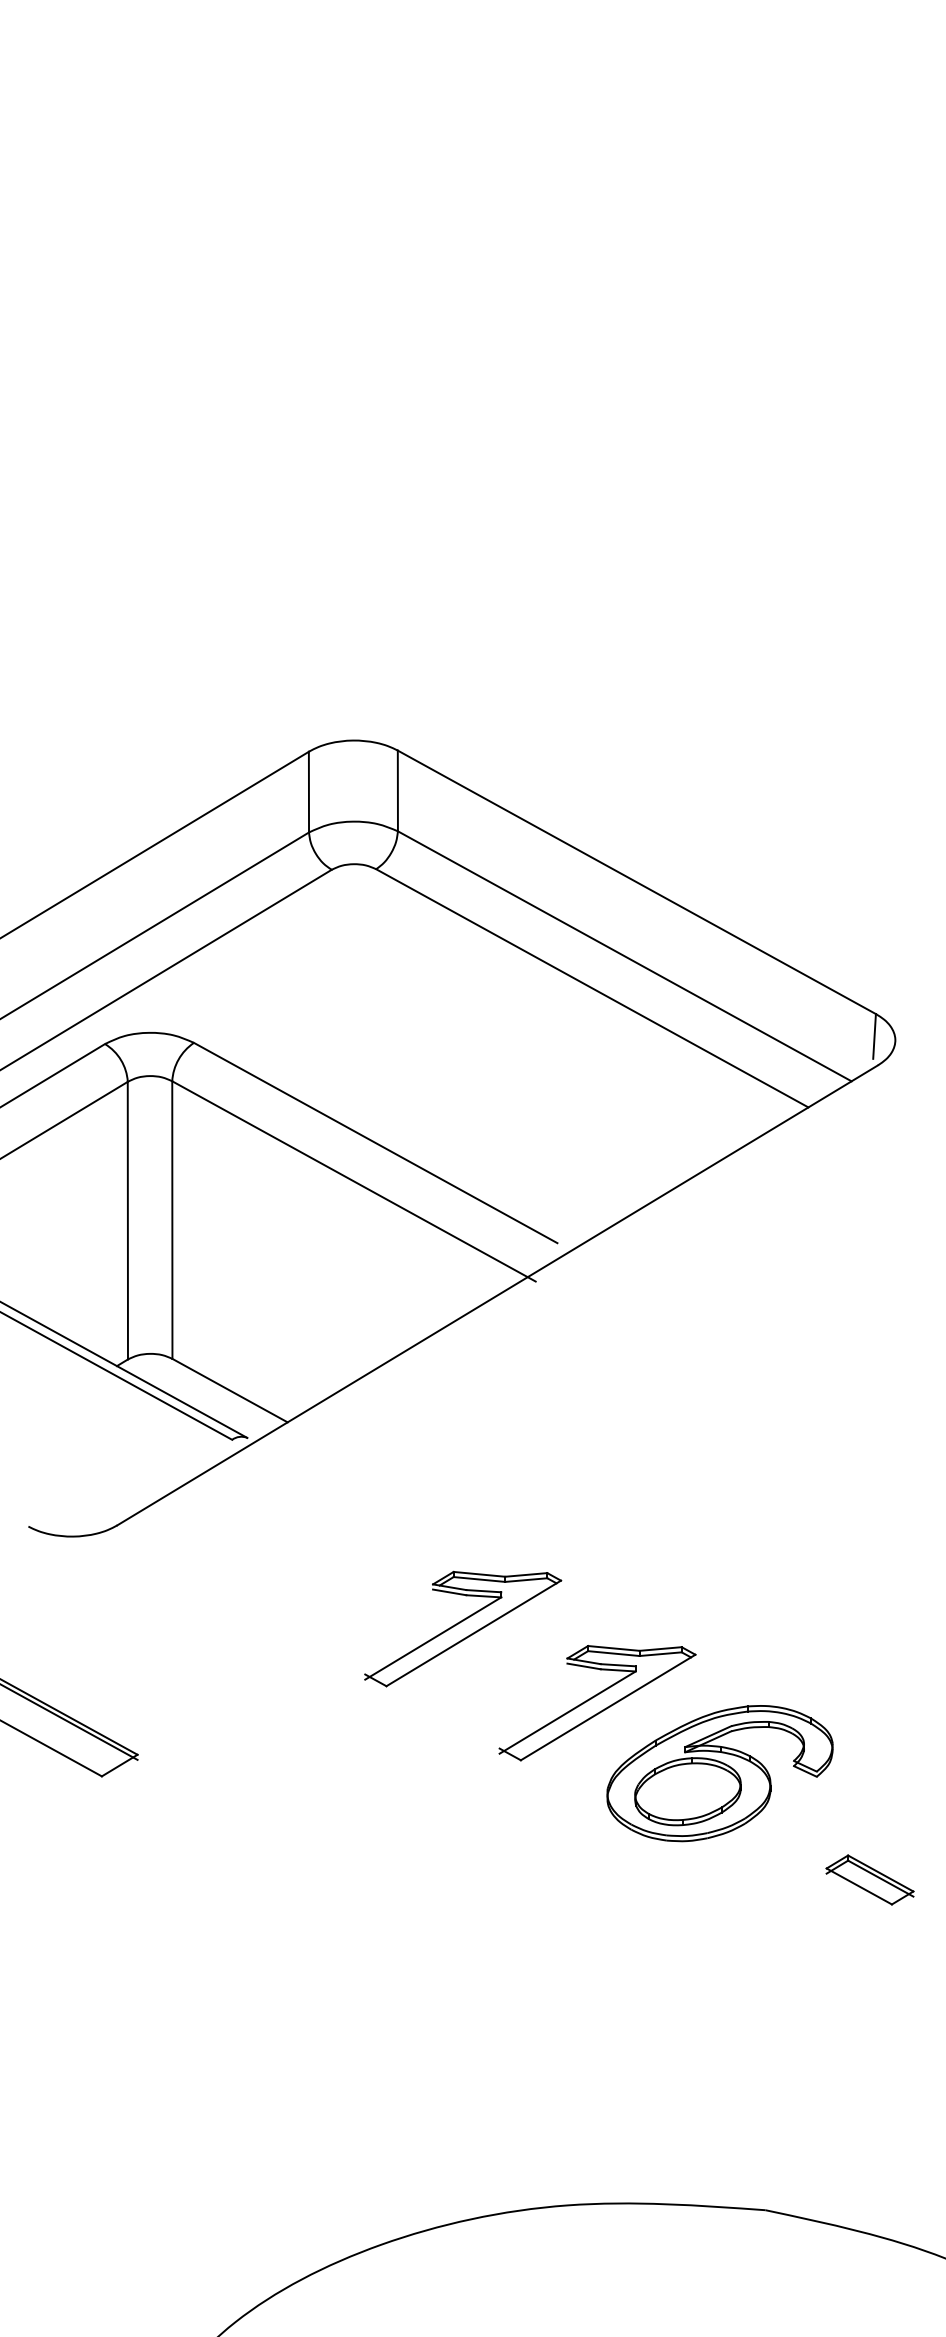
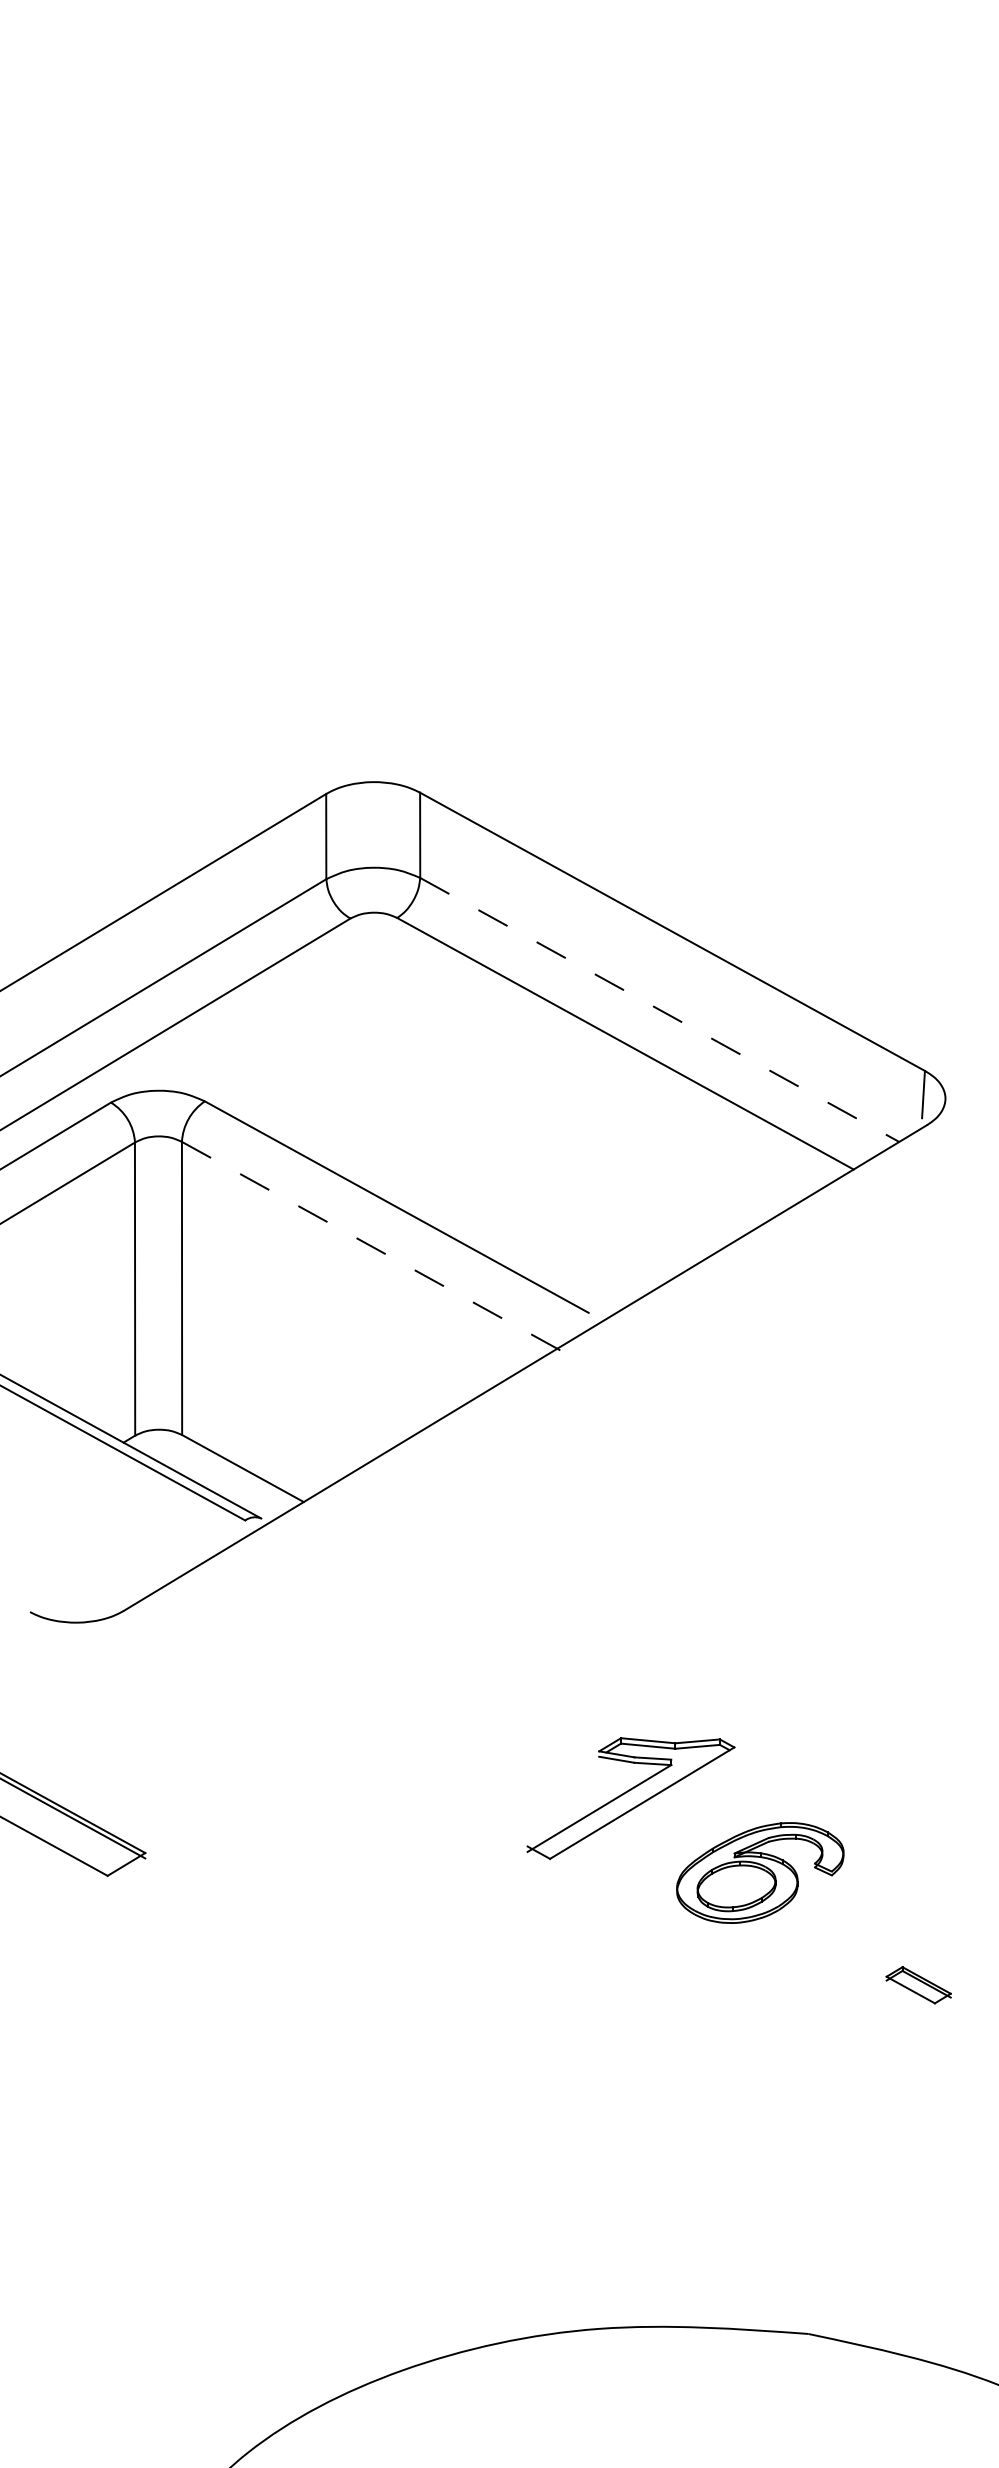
line: (625, 956) -> (660, 1010), solid -> dashed
line: (354, 1181) -> (374, 1247), solid -> dashed
part: (463, 1628) -> (489, 1719), removed
part: (719, 1773) -> (759, 1872), size x0.7
part: (869, 1879) -> (918, 1984), size x0.7

